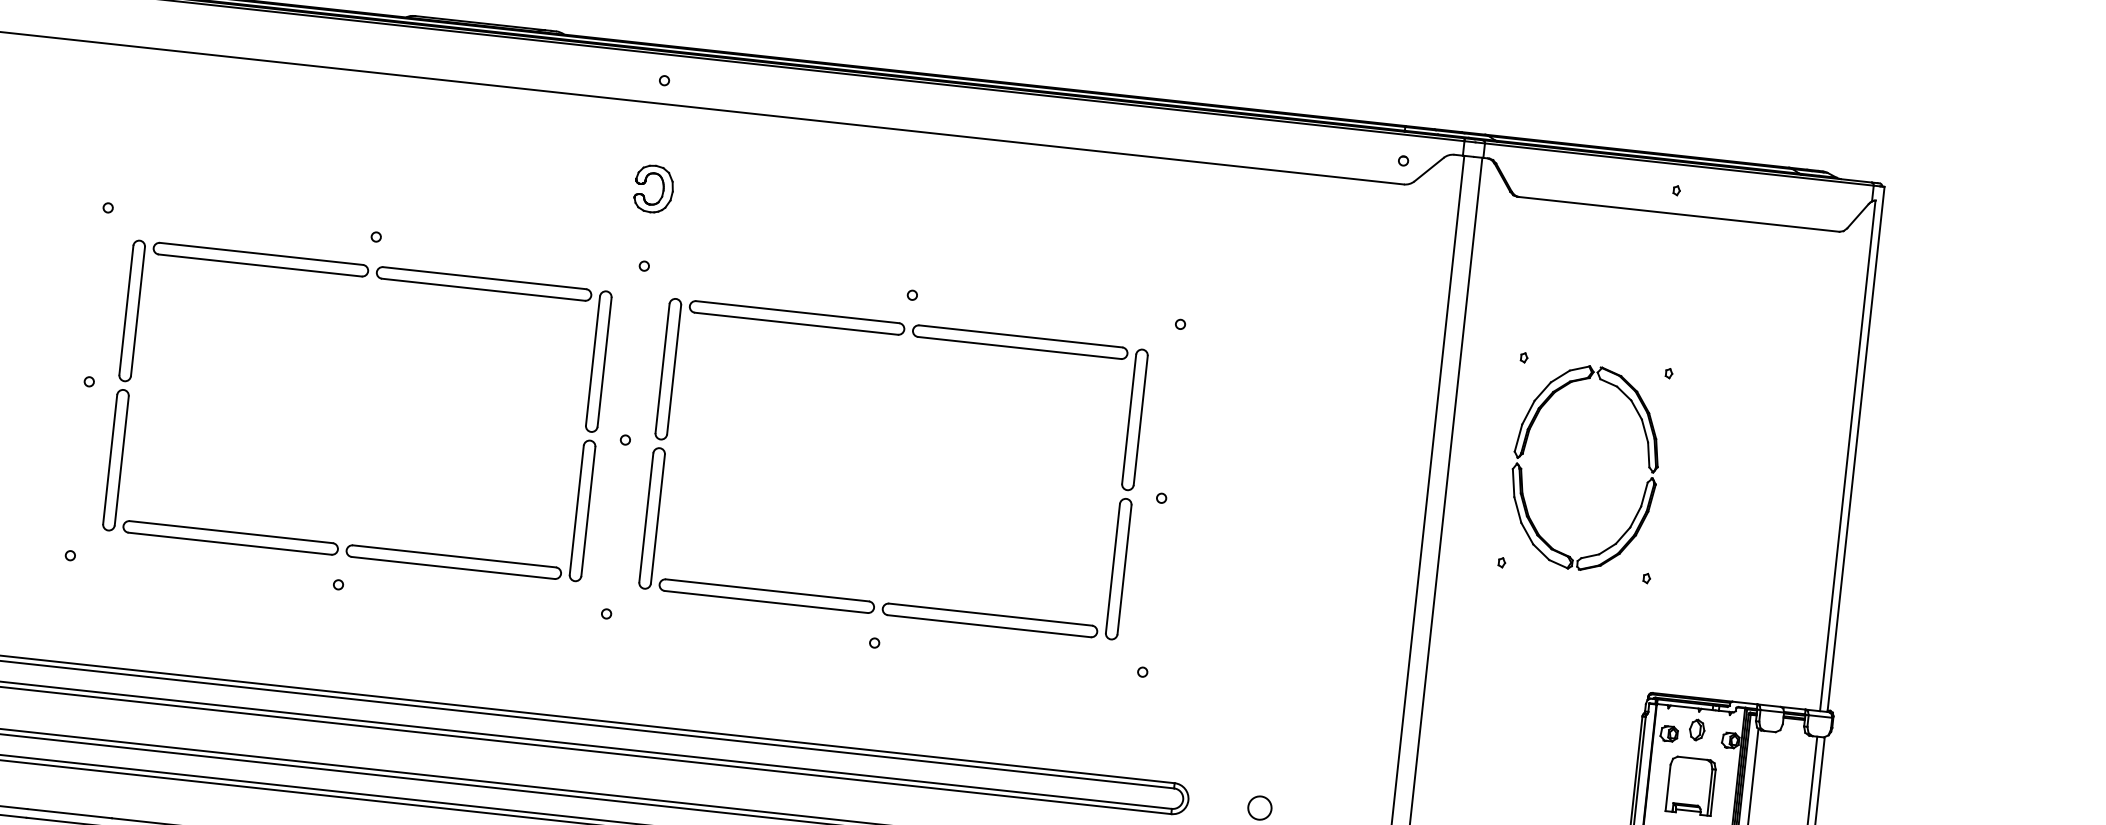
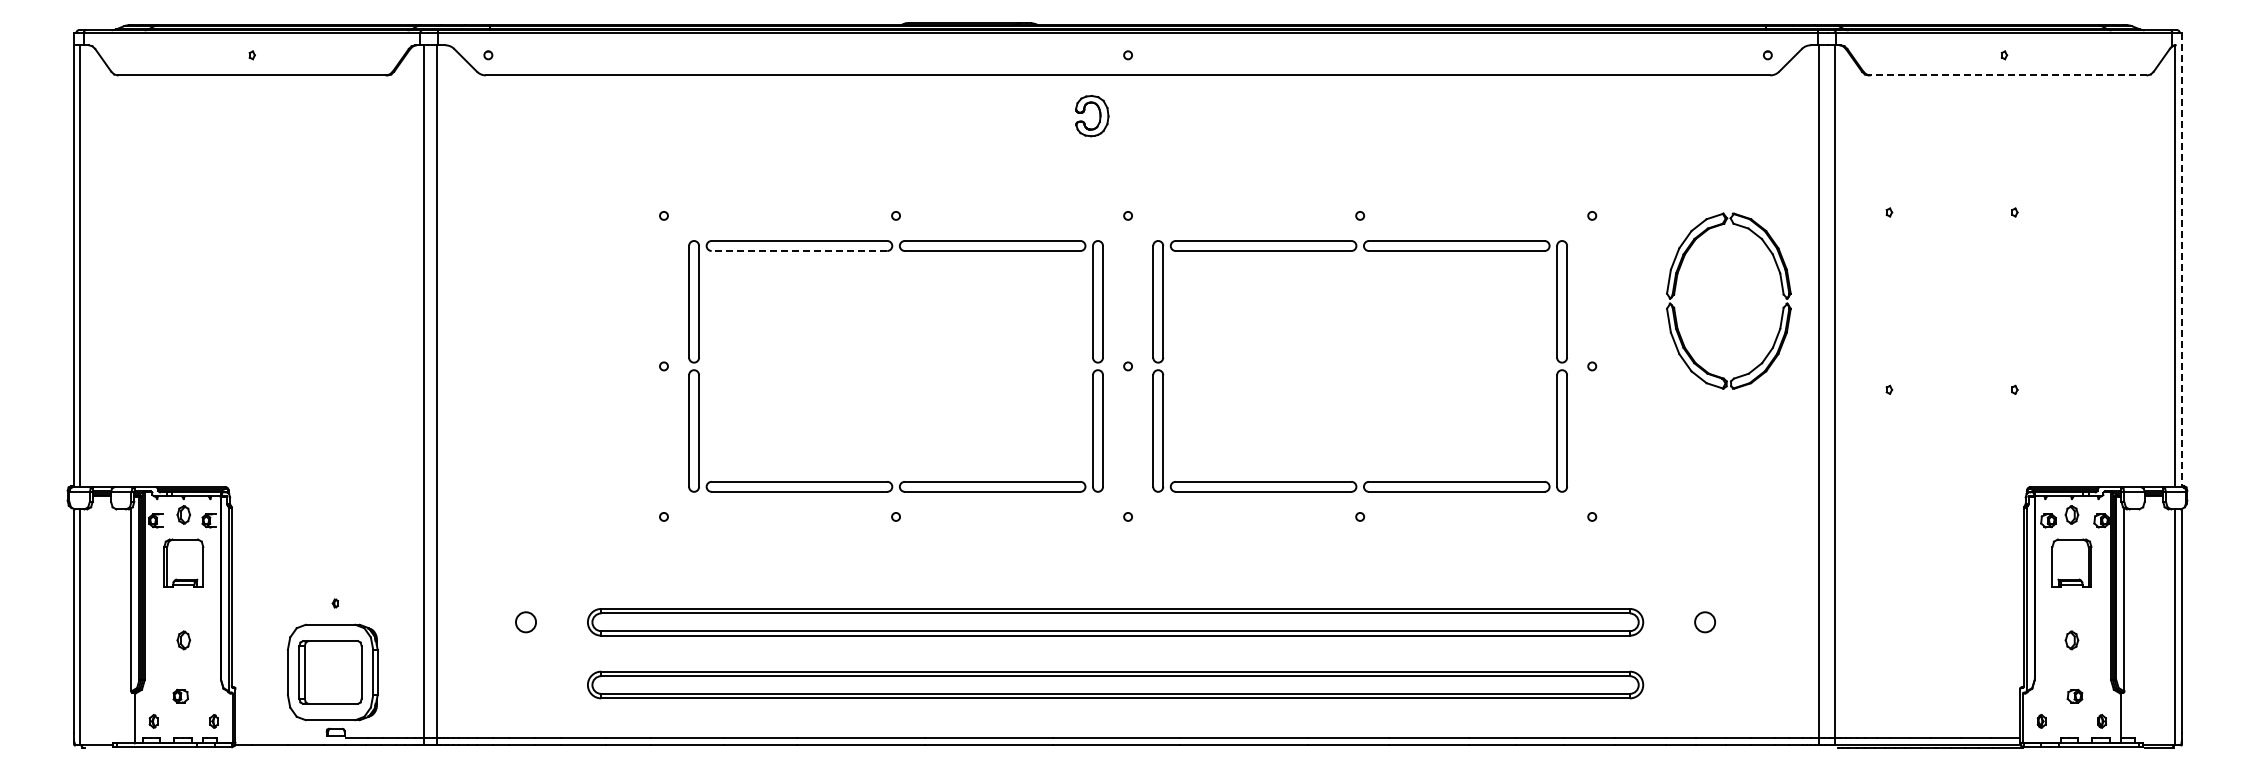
part: (662, 190) -> (1099, 116), moved
line: (1678, 214) -> (2008, 75), solid -> dashed
line: (260, 266) -> (799, 251), solid -> dashed
line: (1855, 449) -> (2181, 260), solid -> dashed
part: (1524, 453) -> (1675, 294), moved

